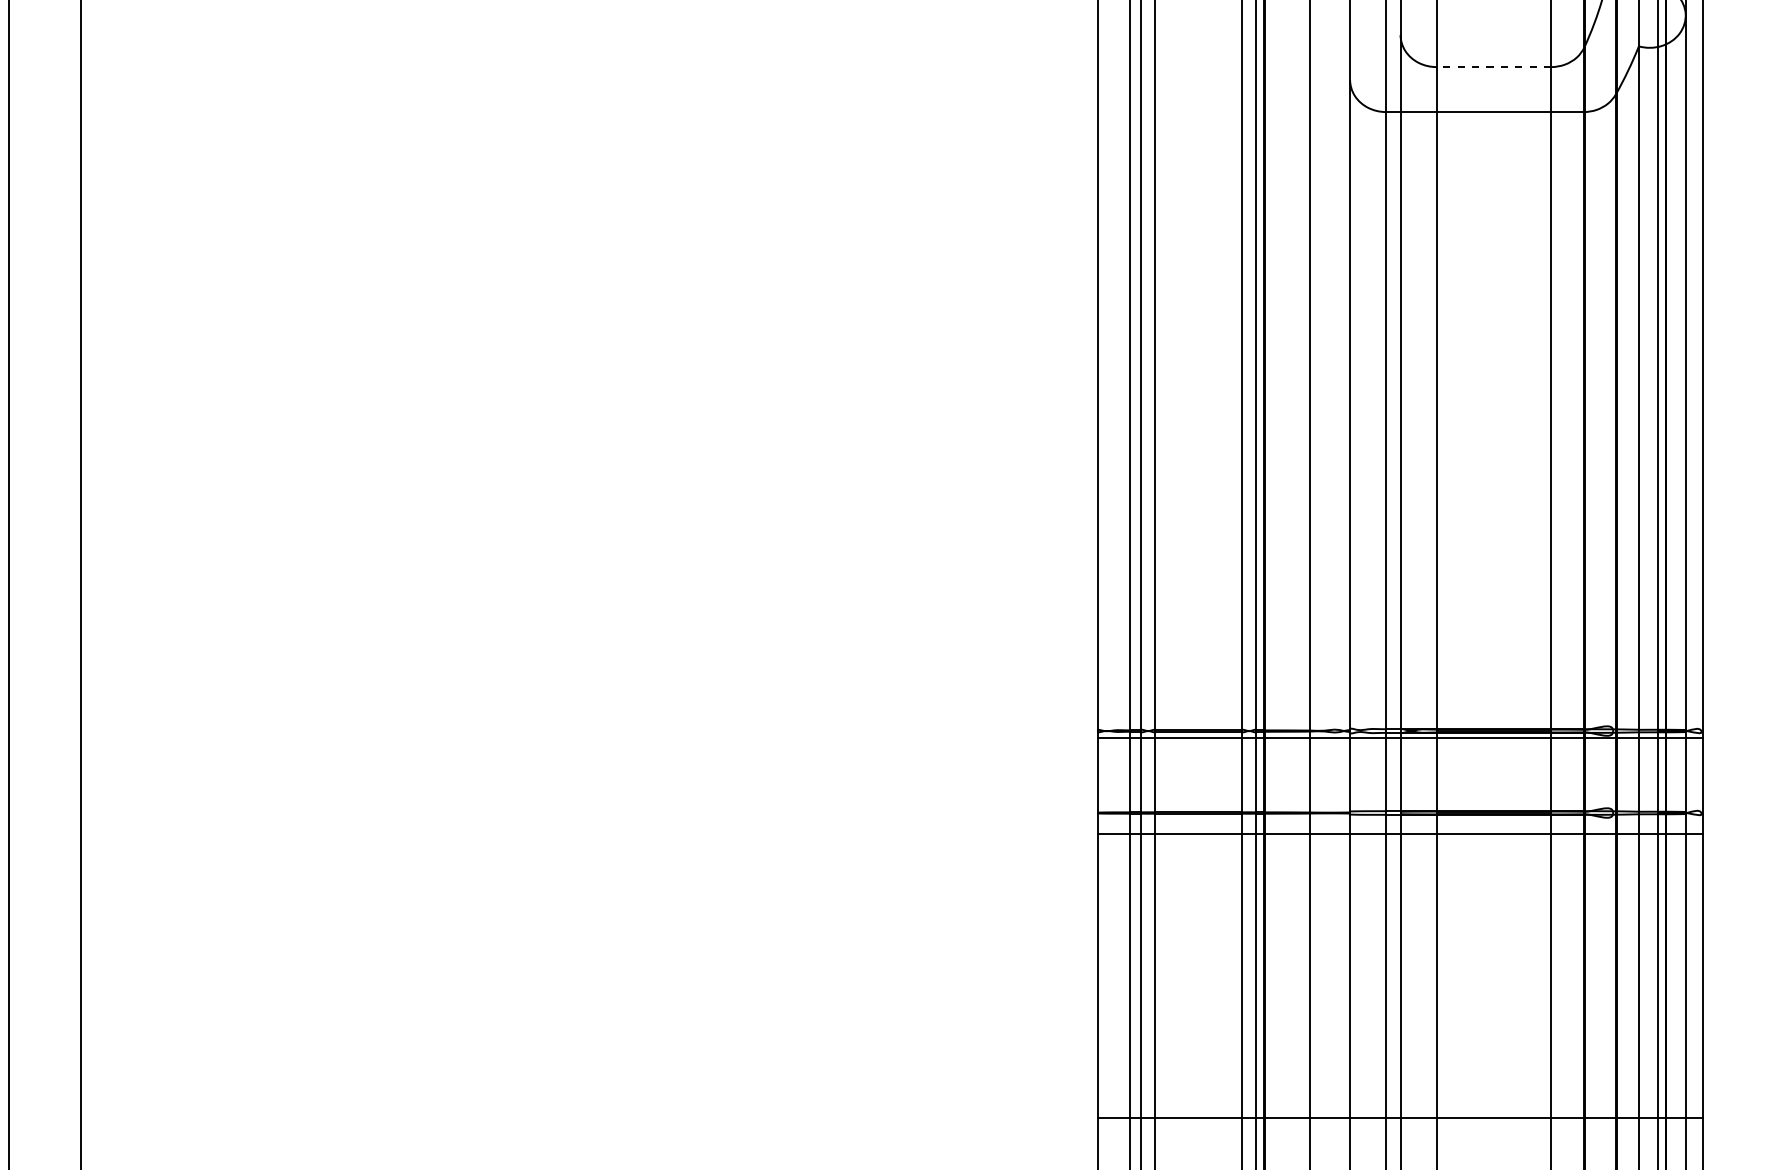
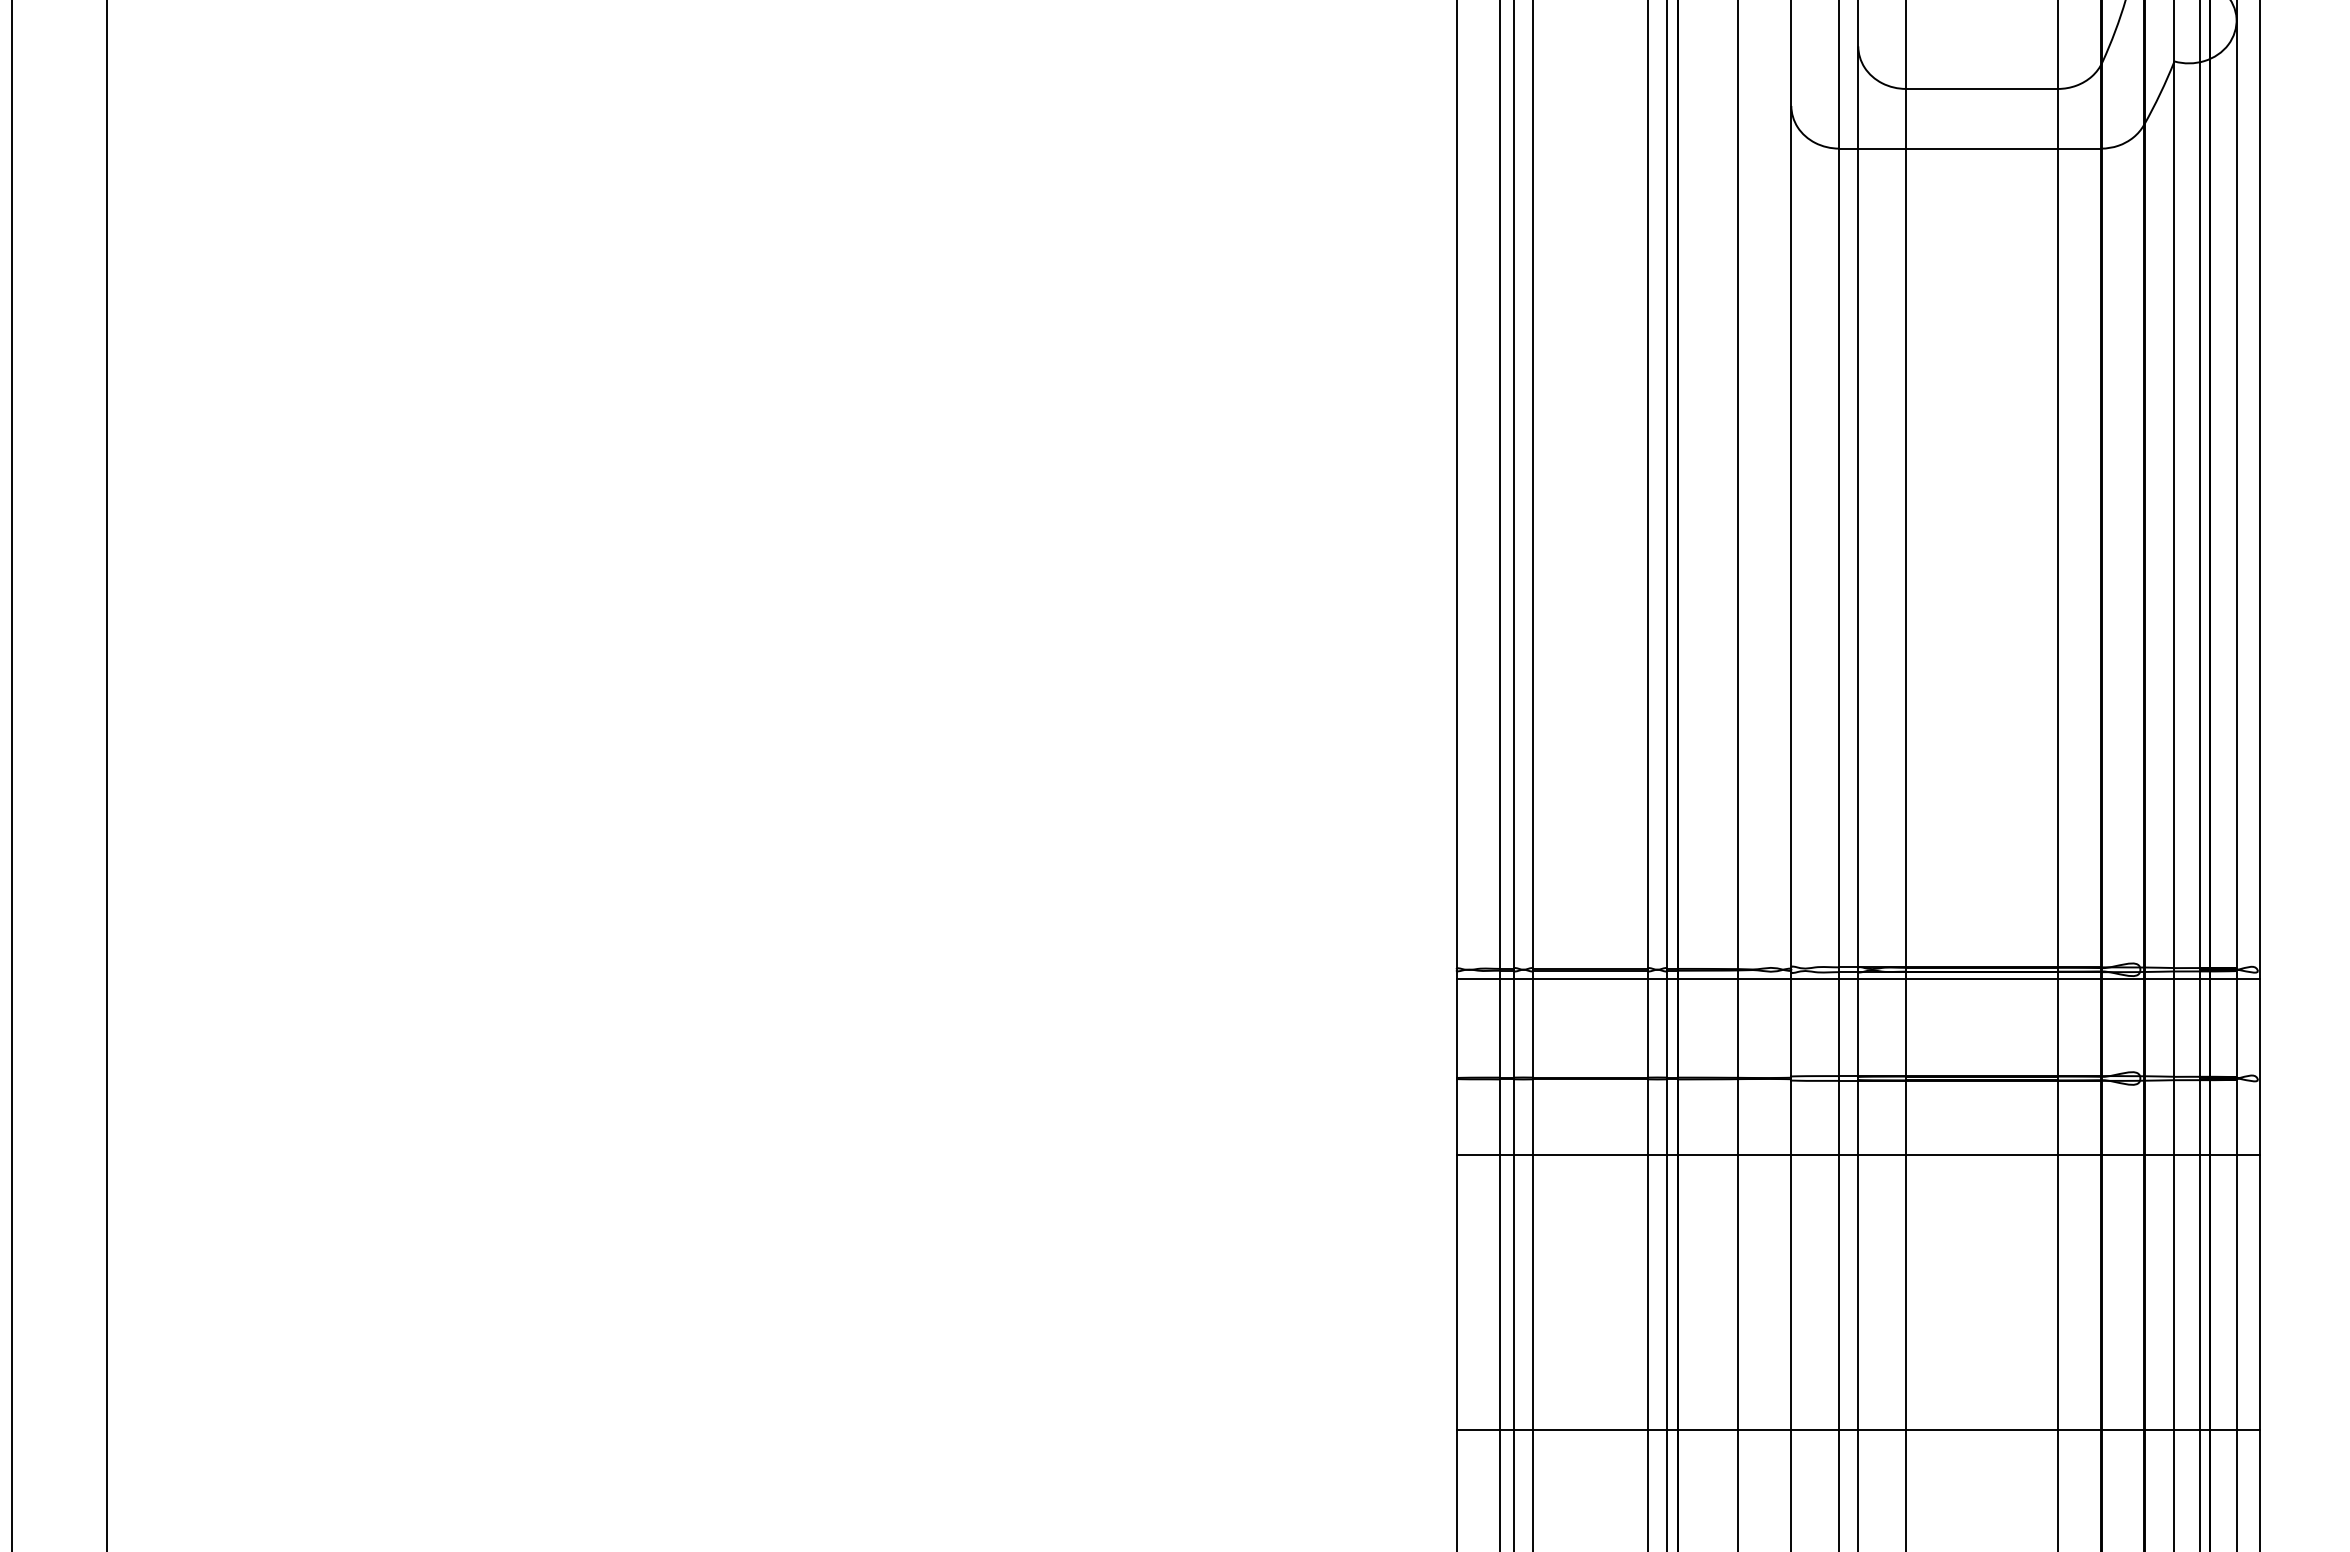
line: (1493, 66) -> (1981, 88), dashed -> solid
line: (1399, 833) -> (1857, 1154), moved
line: (1399, 1117) -> (1857, 1429), moved

